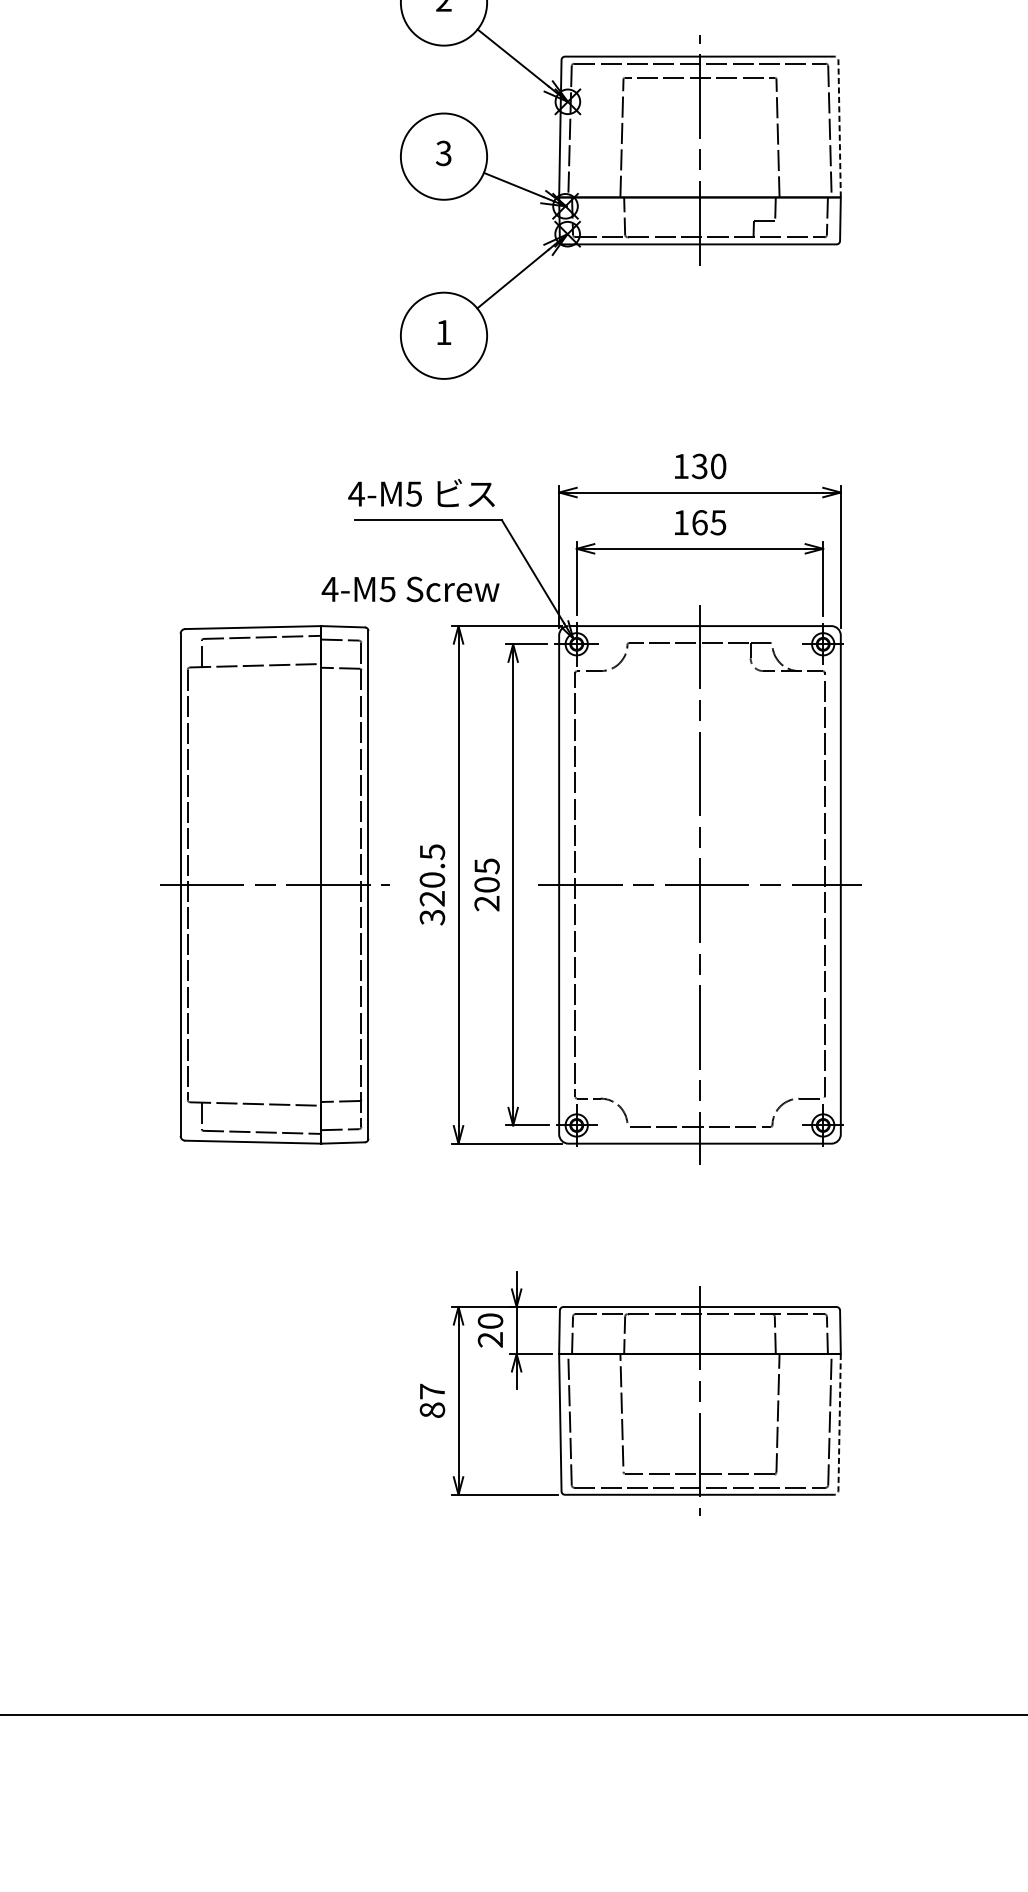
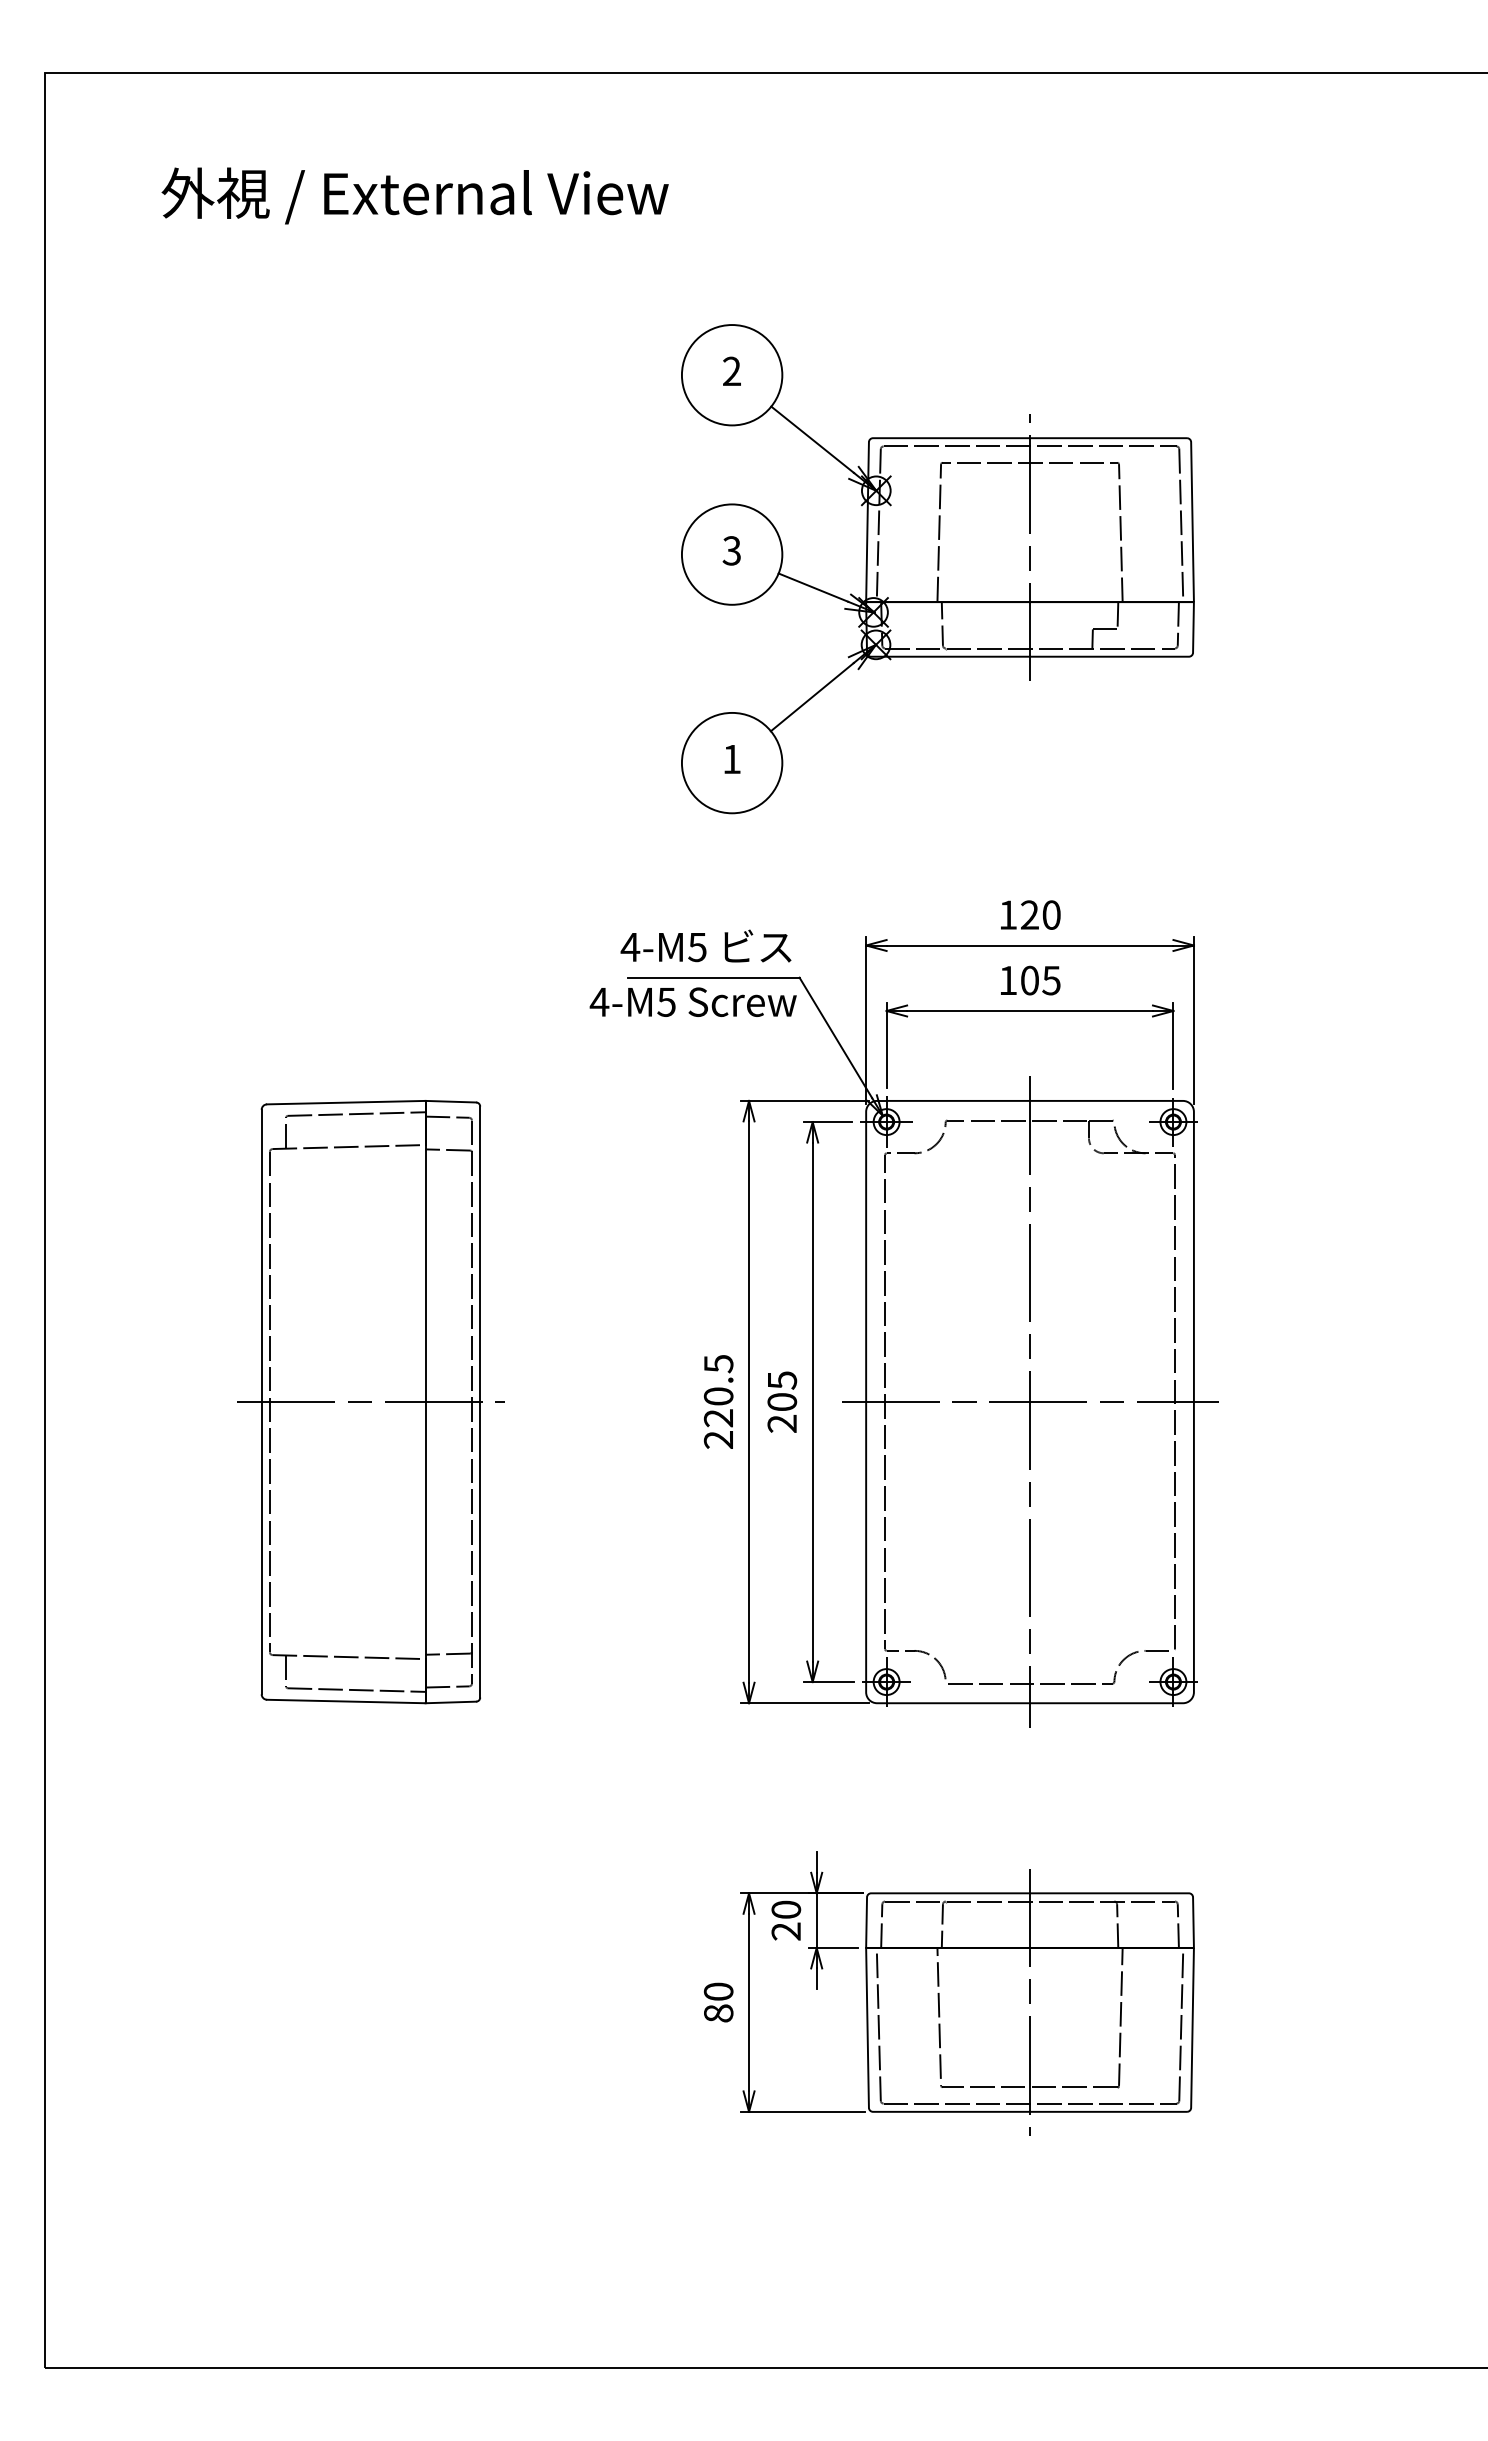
line: (839, 123) -> (1192, 516), dashed -> solid
text: (699, 465) -> (1029, 914), 130 -> 120
text: (700, 522) -> (1030, 980), 165 -> 105
text: (409, 588) -> (692, 1001), moved
part: (274, 885) -> (370, 1402), moved
text: (432, 917) -> (718, 1440), 320.5 -> 220.5
text: (432, 1391) -> (718, 1991), 87 -> 80
line: (839, 1427) -> (1192, 2033), dashed -> solid

